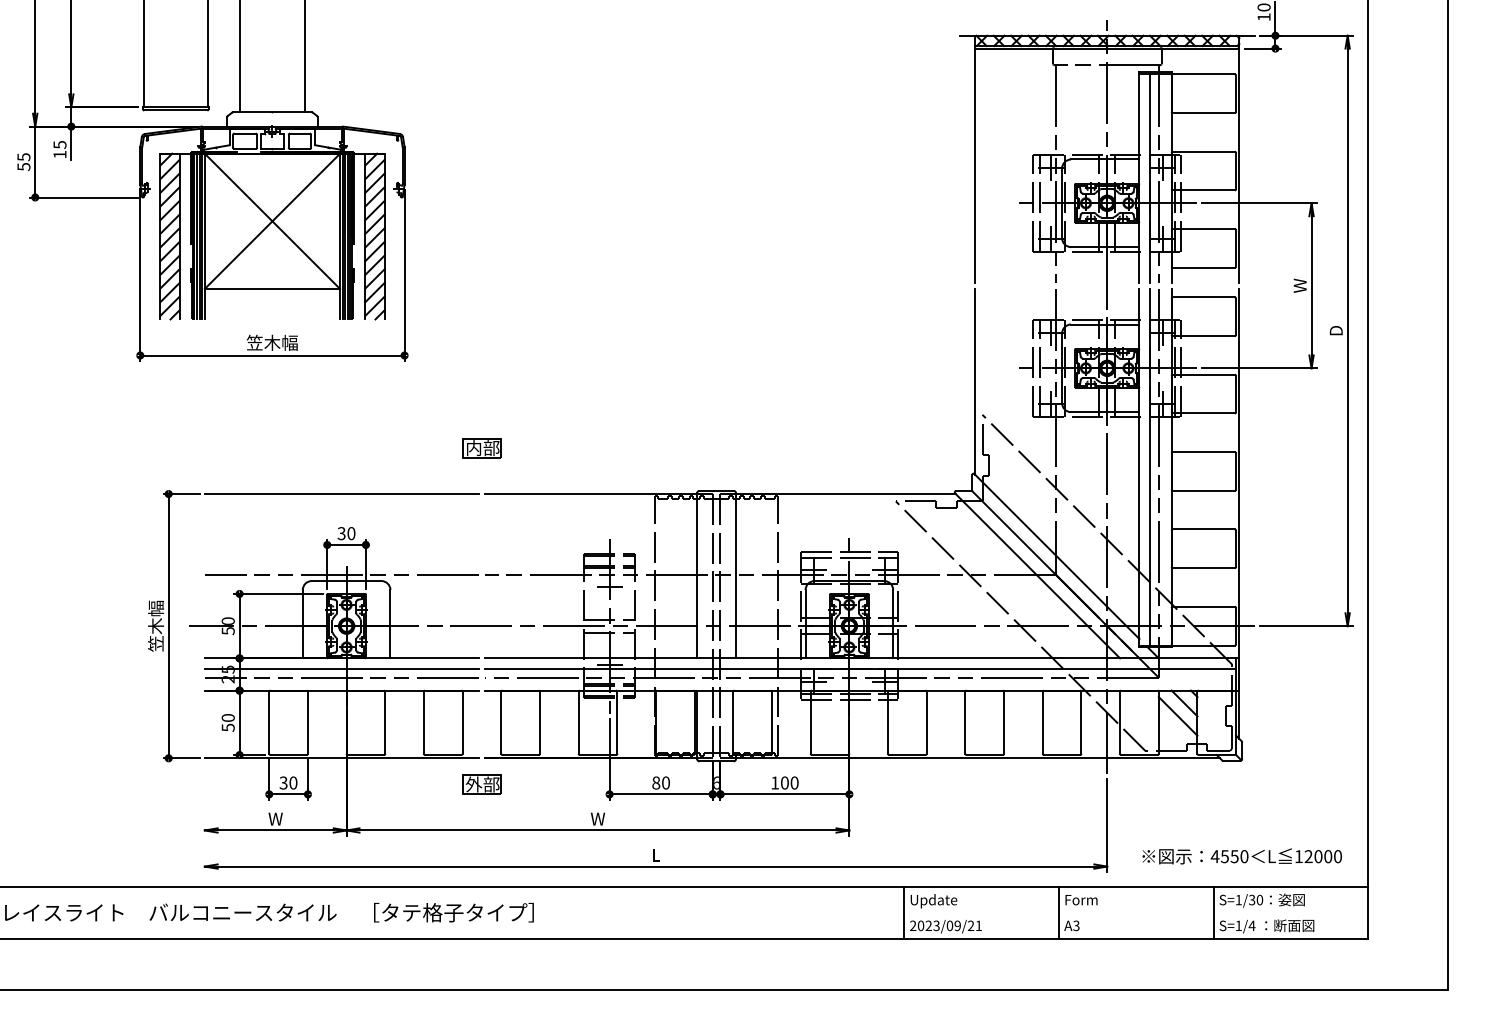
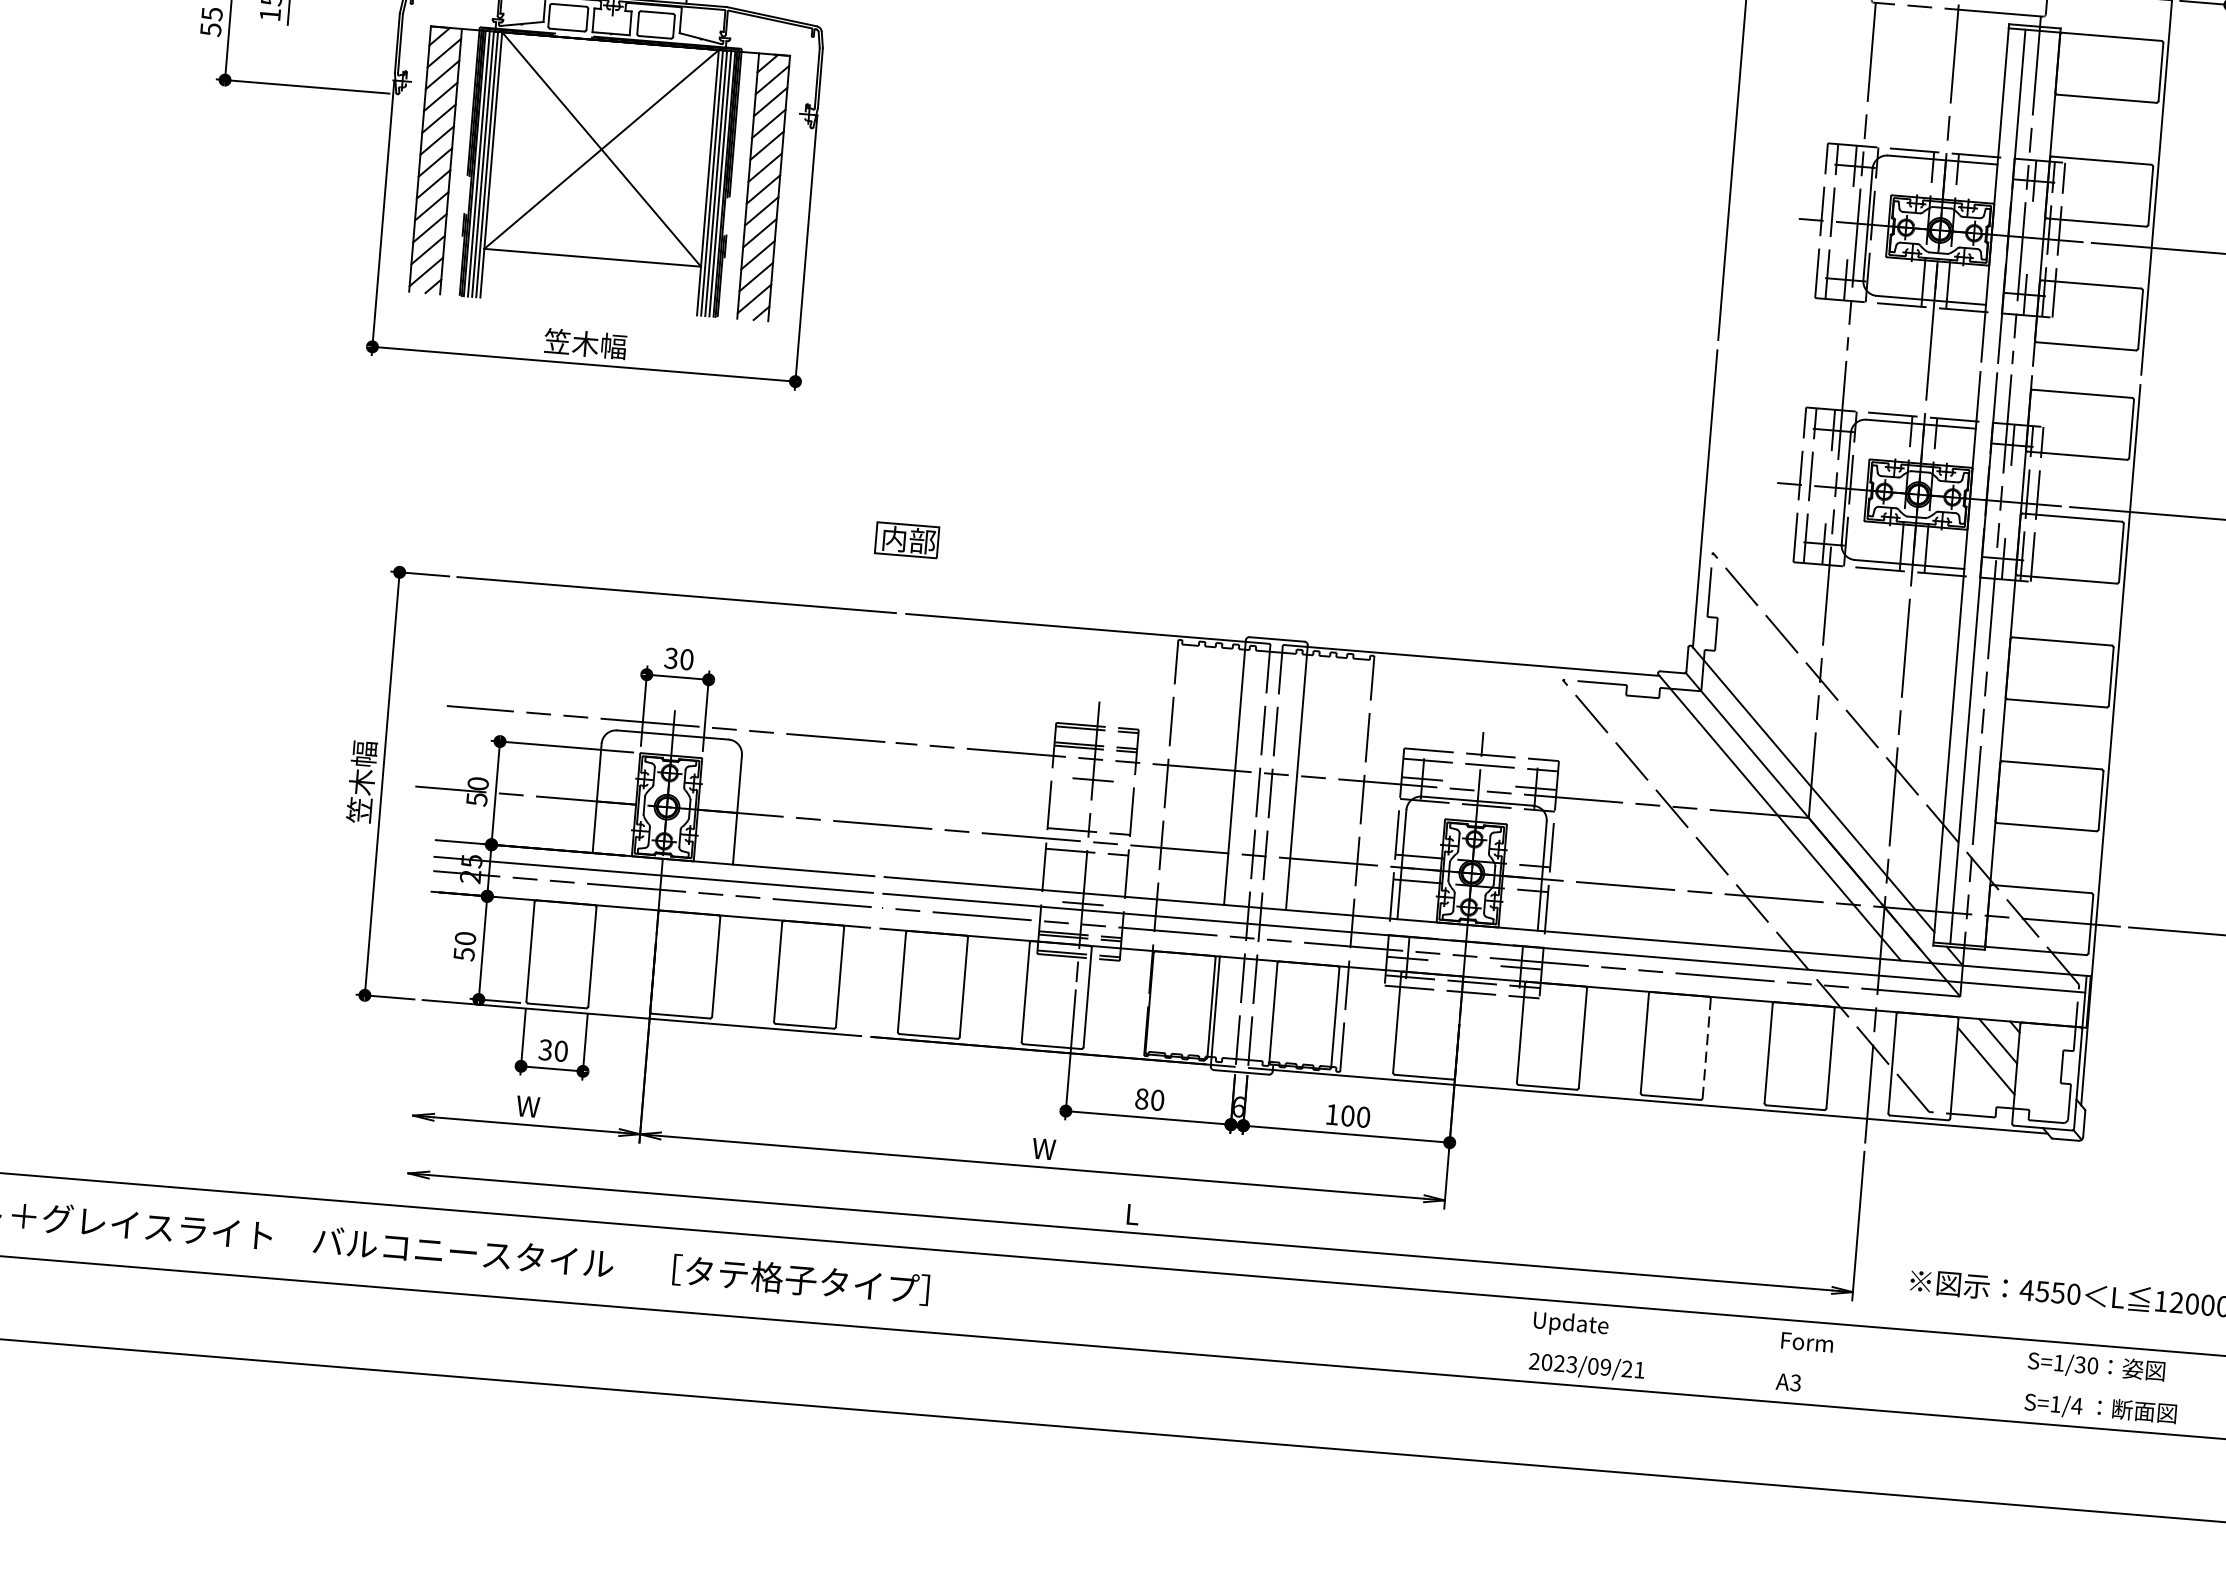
line: (1004, 722) -> (1707, 1048), solid -> dashed
part: (481, 784) -> (862, 1078), removed
line: (904, 912) -> (1522, 1338), removed
line: (1058, 912) -> (1768, 1359), removed
line: (1213, 912) -> (2016, 1379), removed

